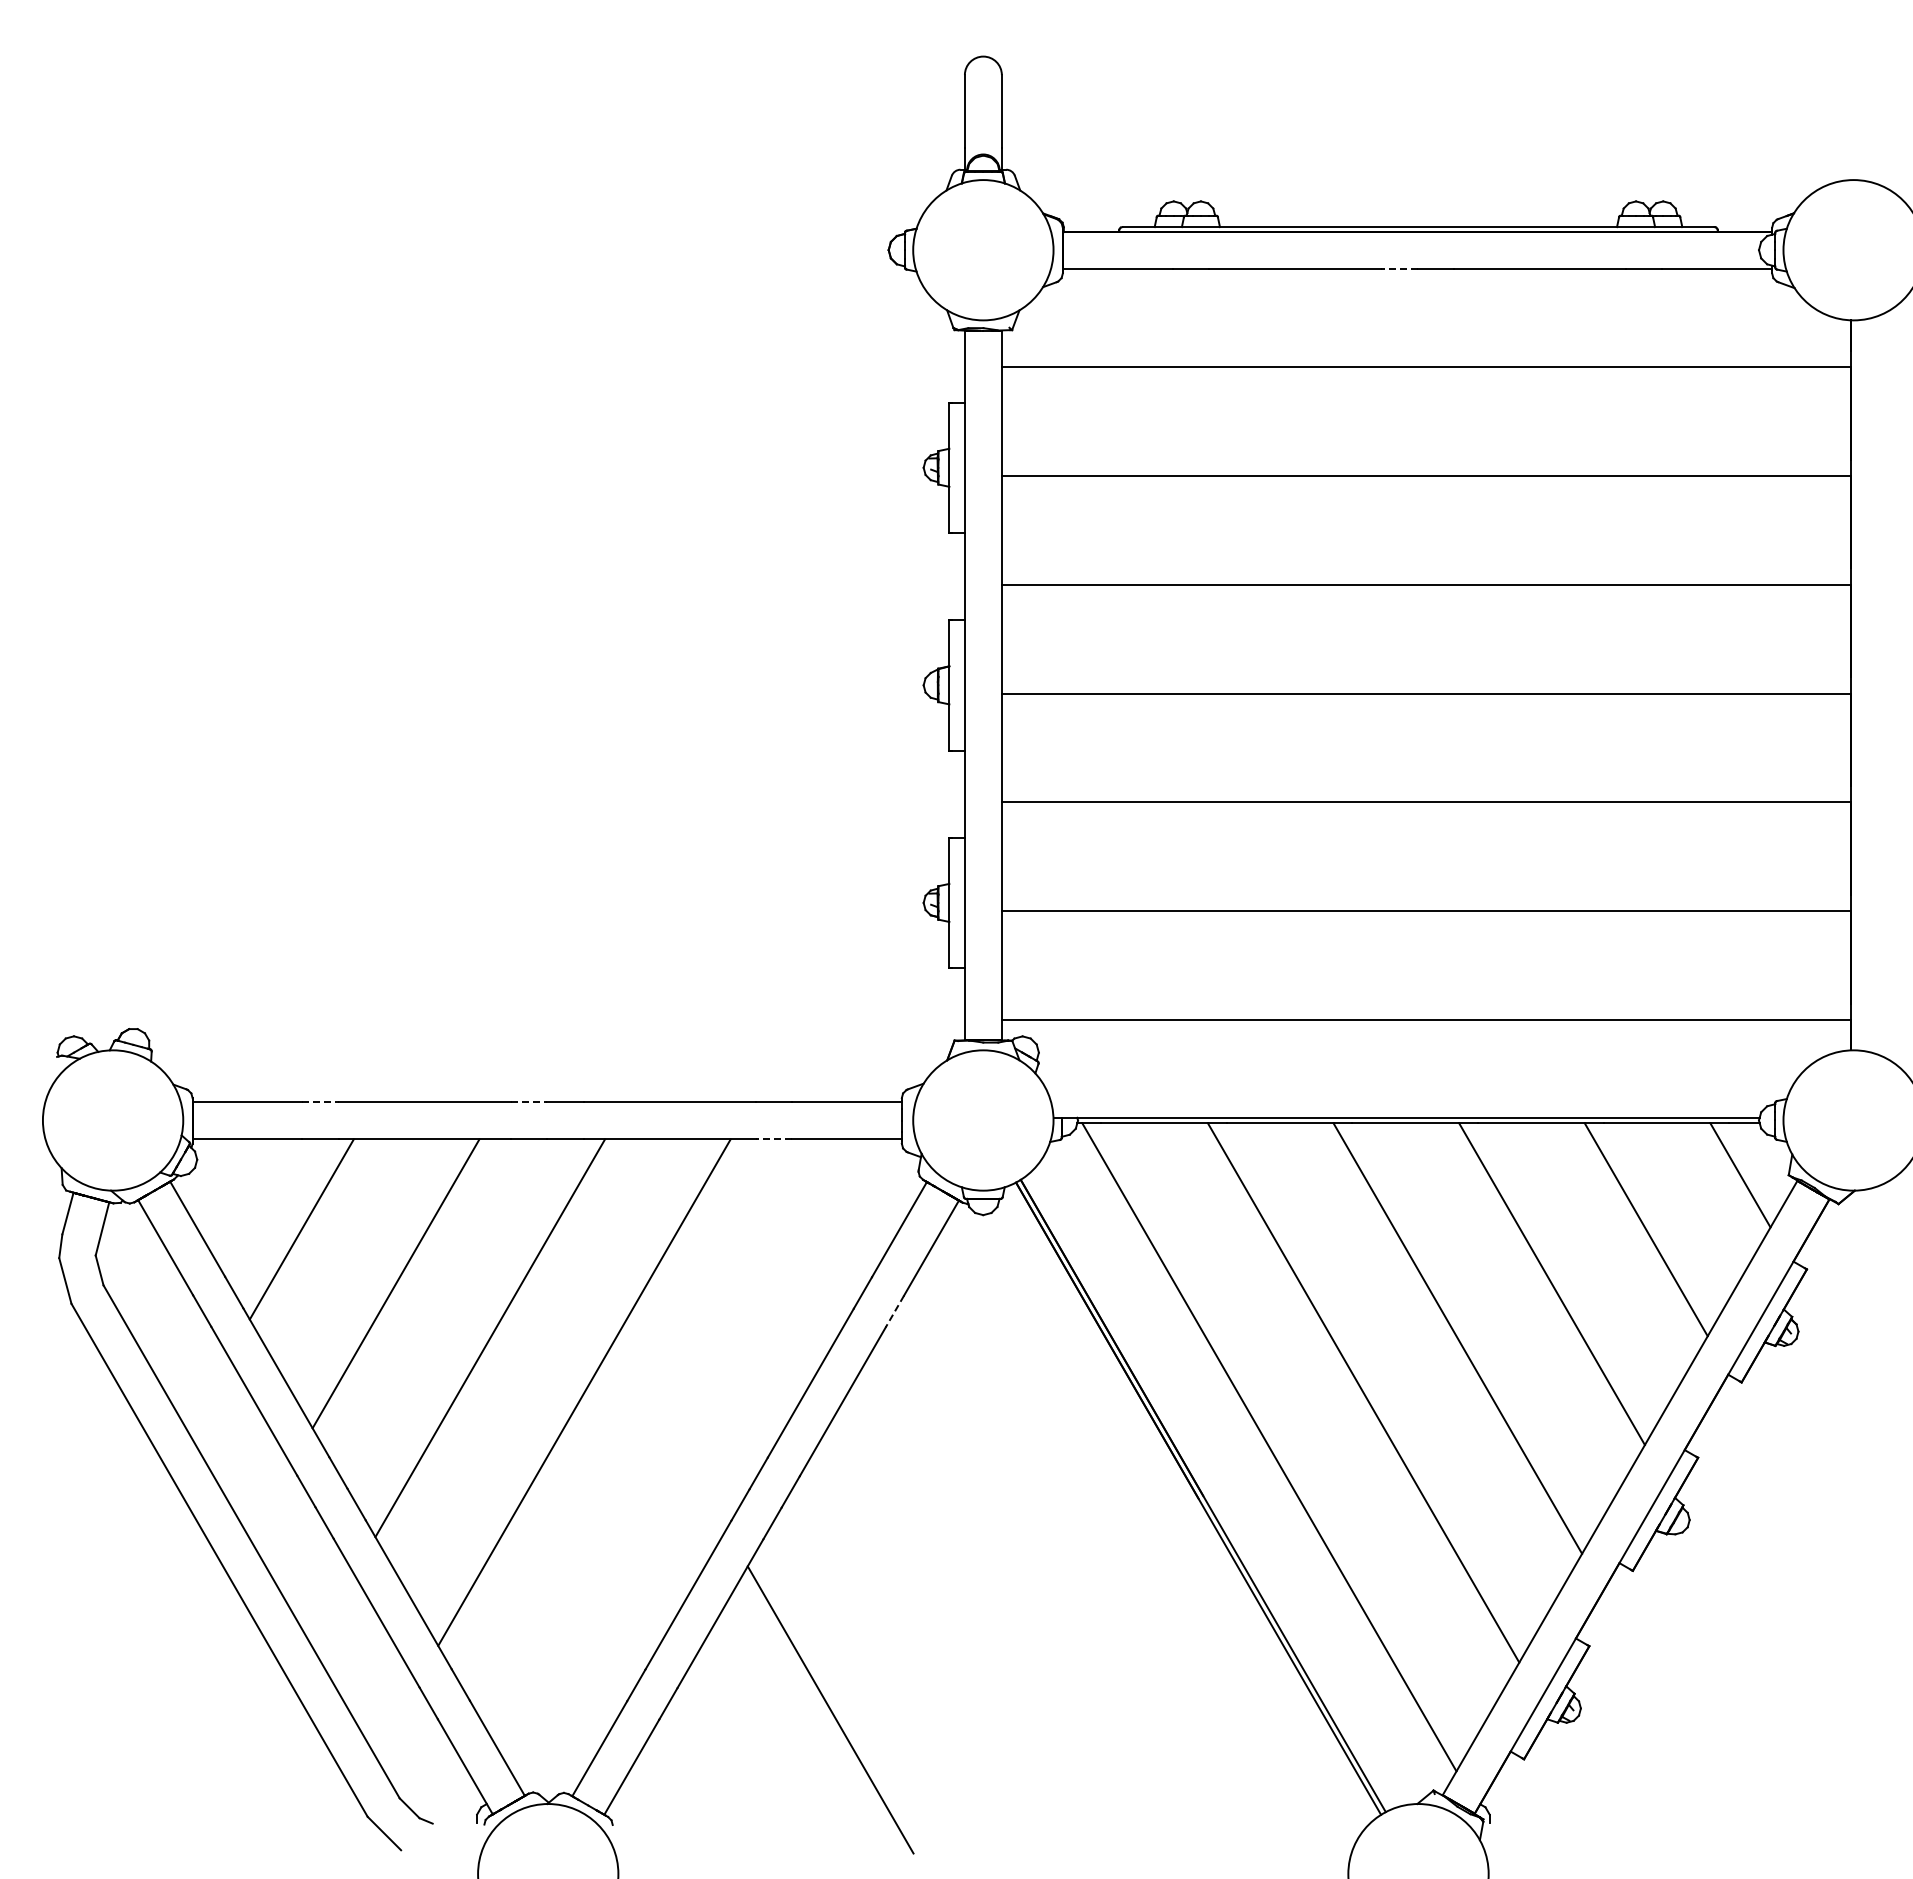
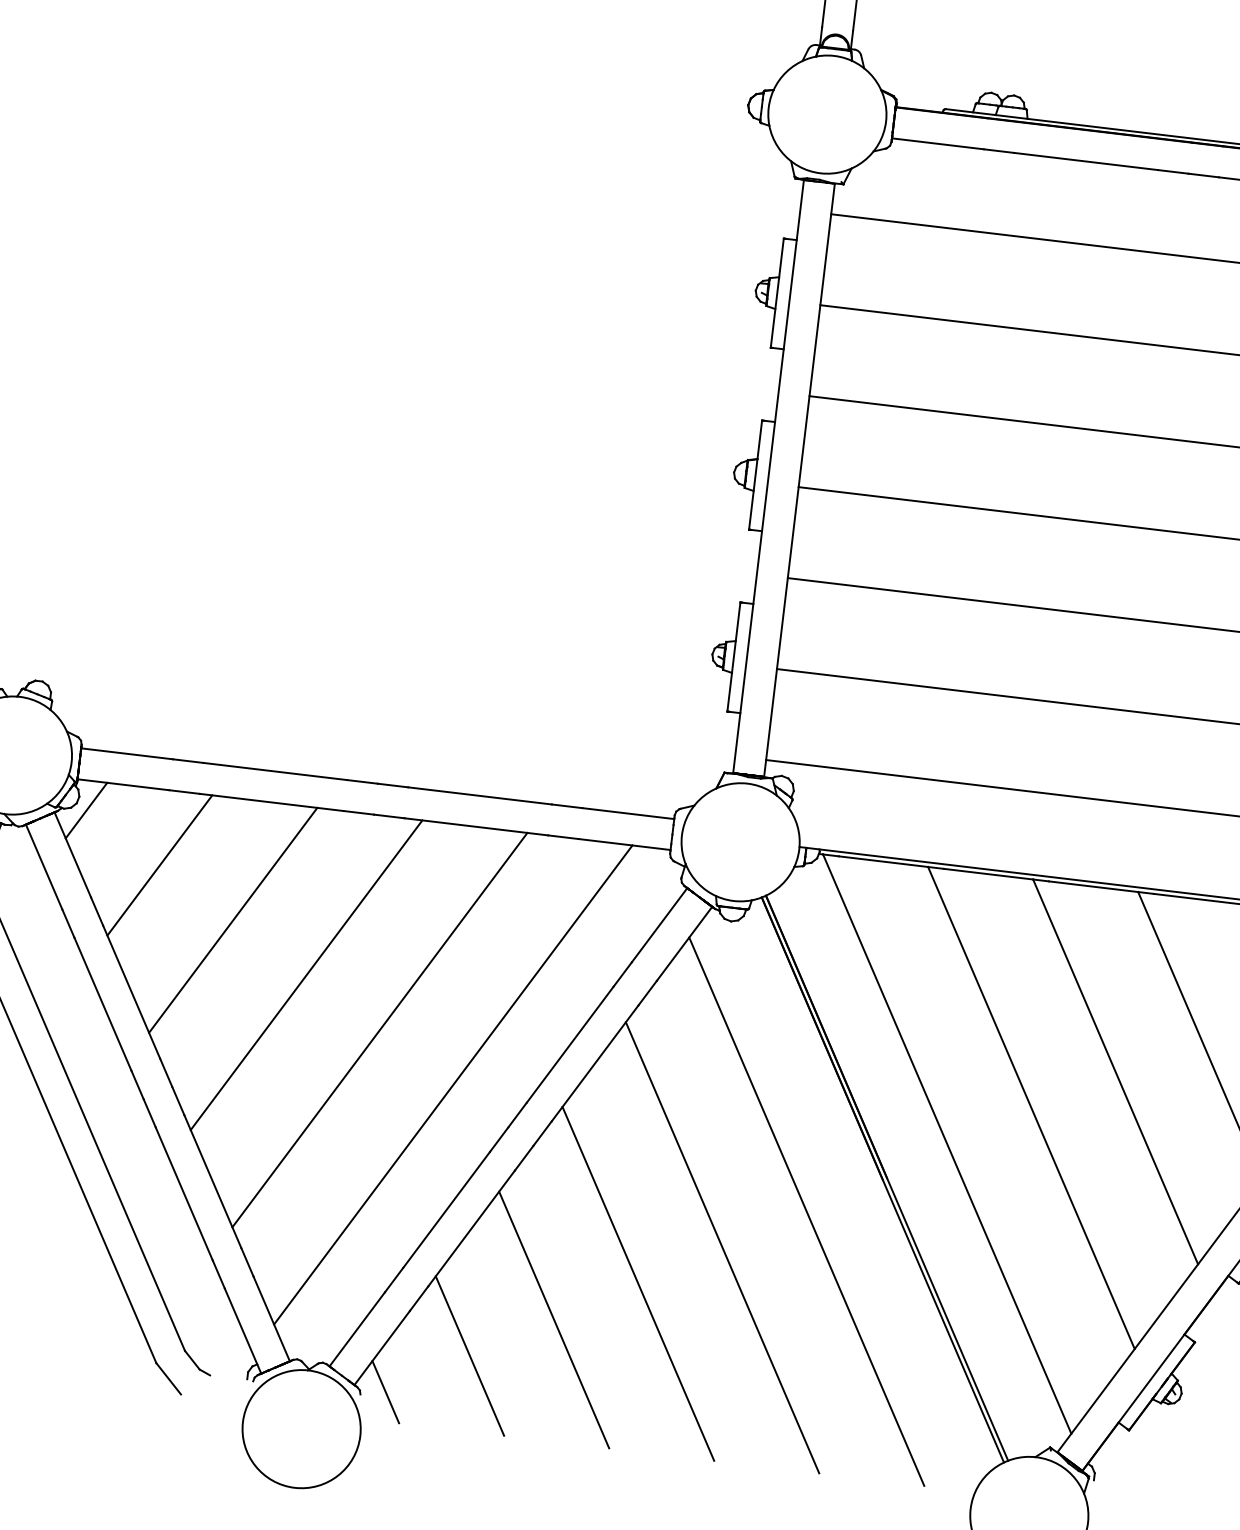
line: (1398, 269) -> (1172, 172), dashed -> solid
line: (321, 1102) -> (188, 761), dashed -> solid
line: (529, 1102) -> (362, 782), dashed -> solid
line: (773, 1139) -> (563, 837), dashed -> solid
line: (207, 1174) -> (86, 810), added
line: (894, 1311) -> (647, 993), dashed -> solid
line: (678, 1446) -> (453, 1084), added
line: (1113, 1546) -> (806, 1211), added
line: (1018, 1600) -> (722, 1247), added
line: (924, 1655) -> (638, 1283), added
line: (735, 1764) -> (469, 1356), added
line: (642, 1818) -> (386, 1391), added

